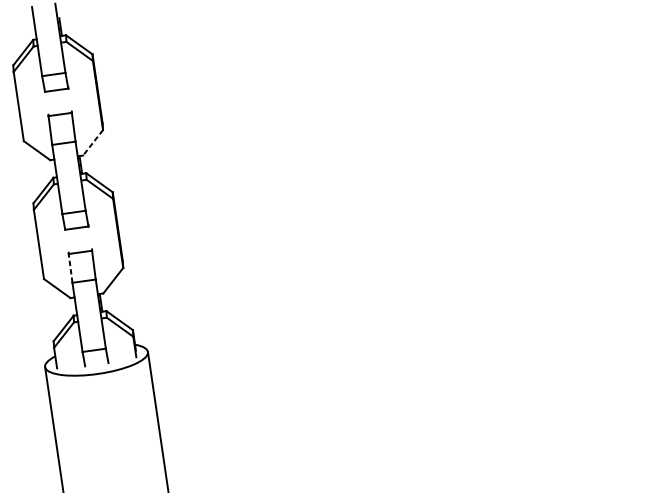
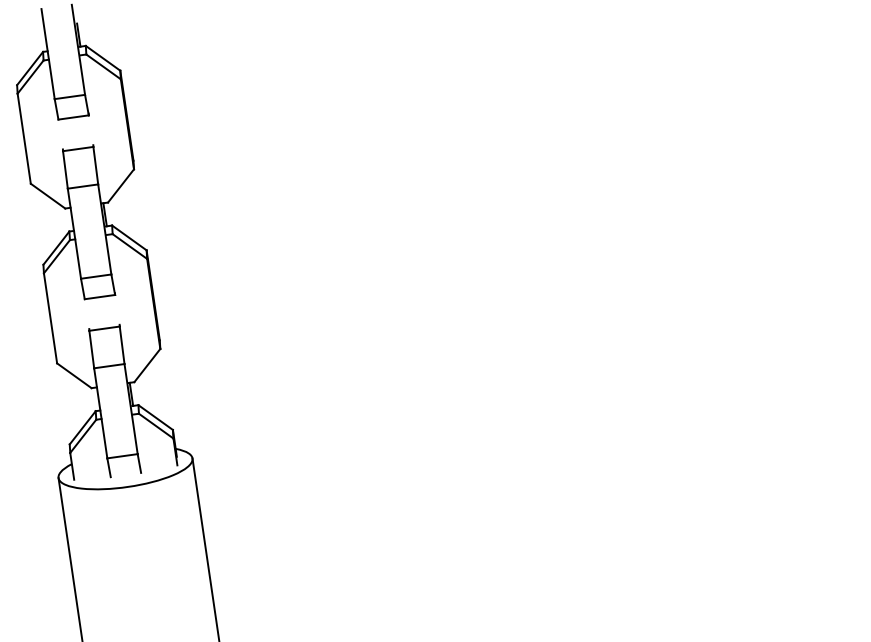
line: (92, 143) -> (120, 186), dashed -> solid
line: (70, 268) -> (91, 349), dashed -> solid

